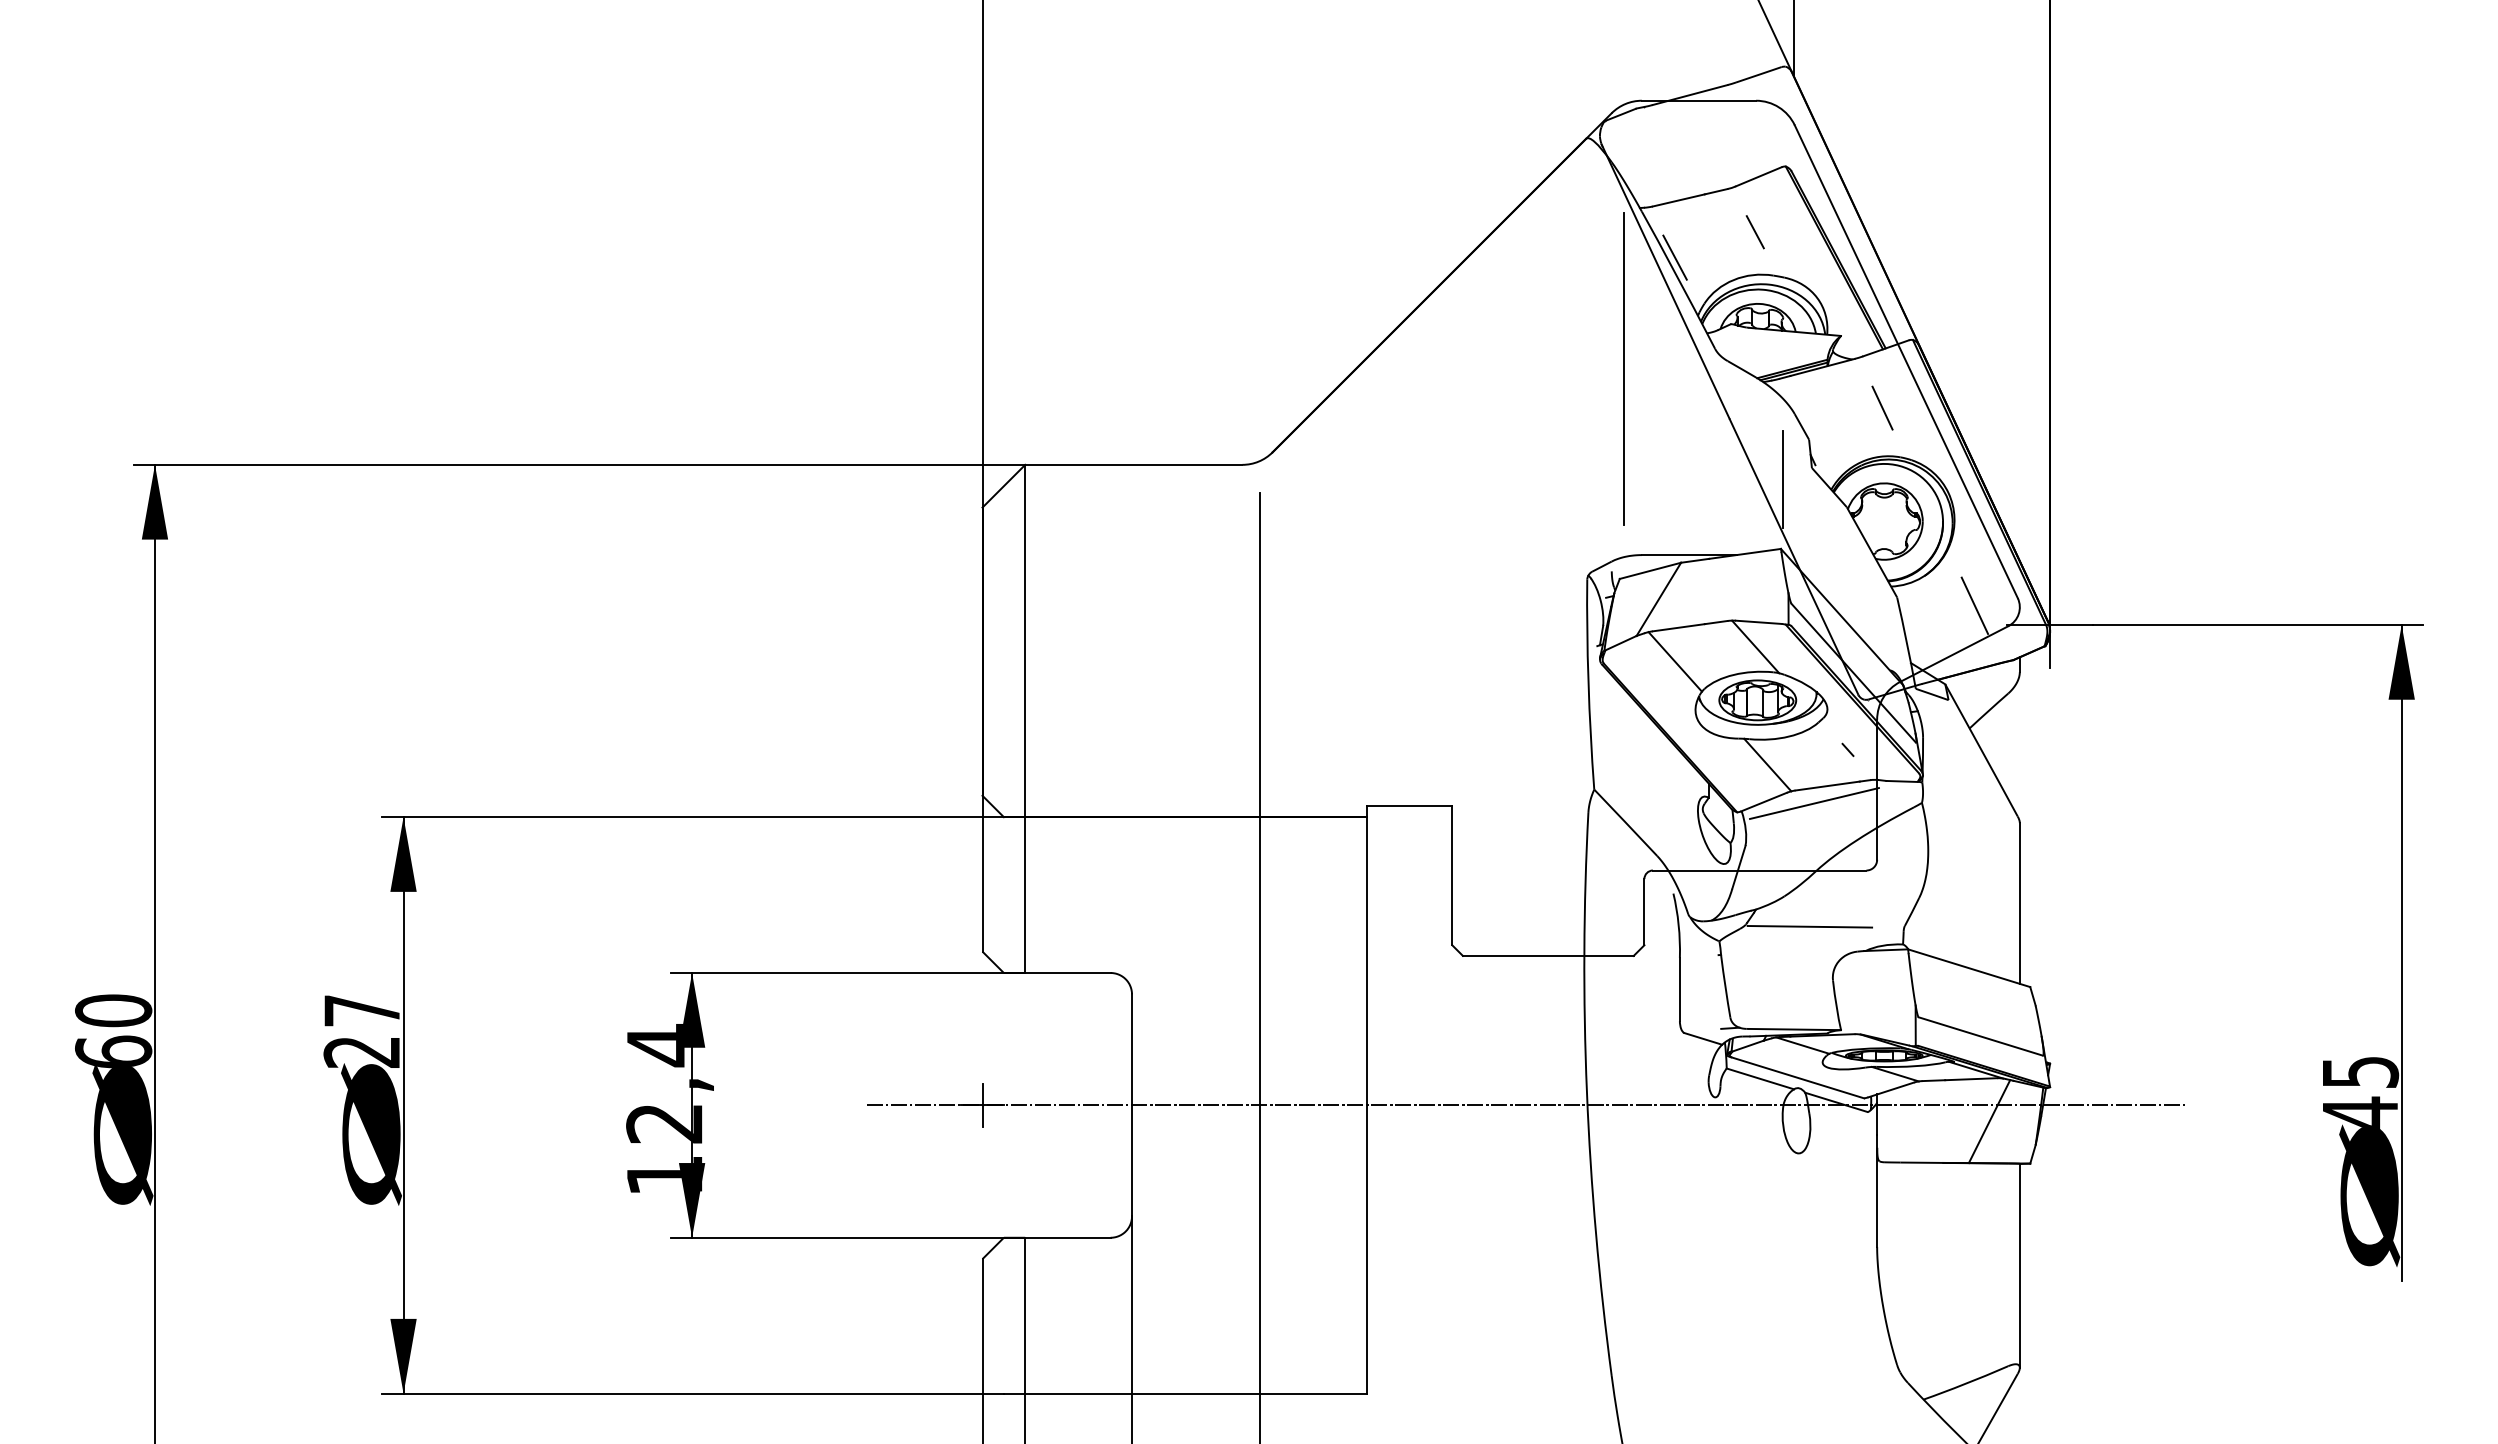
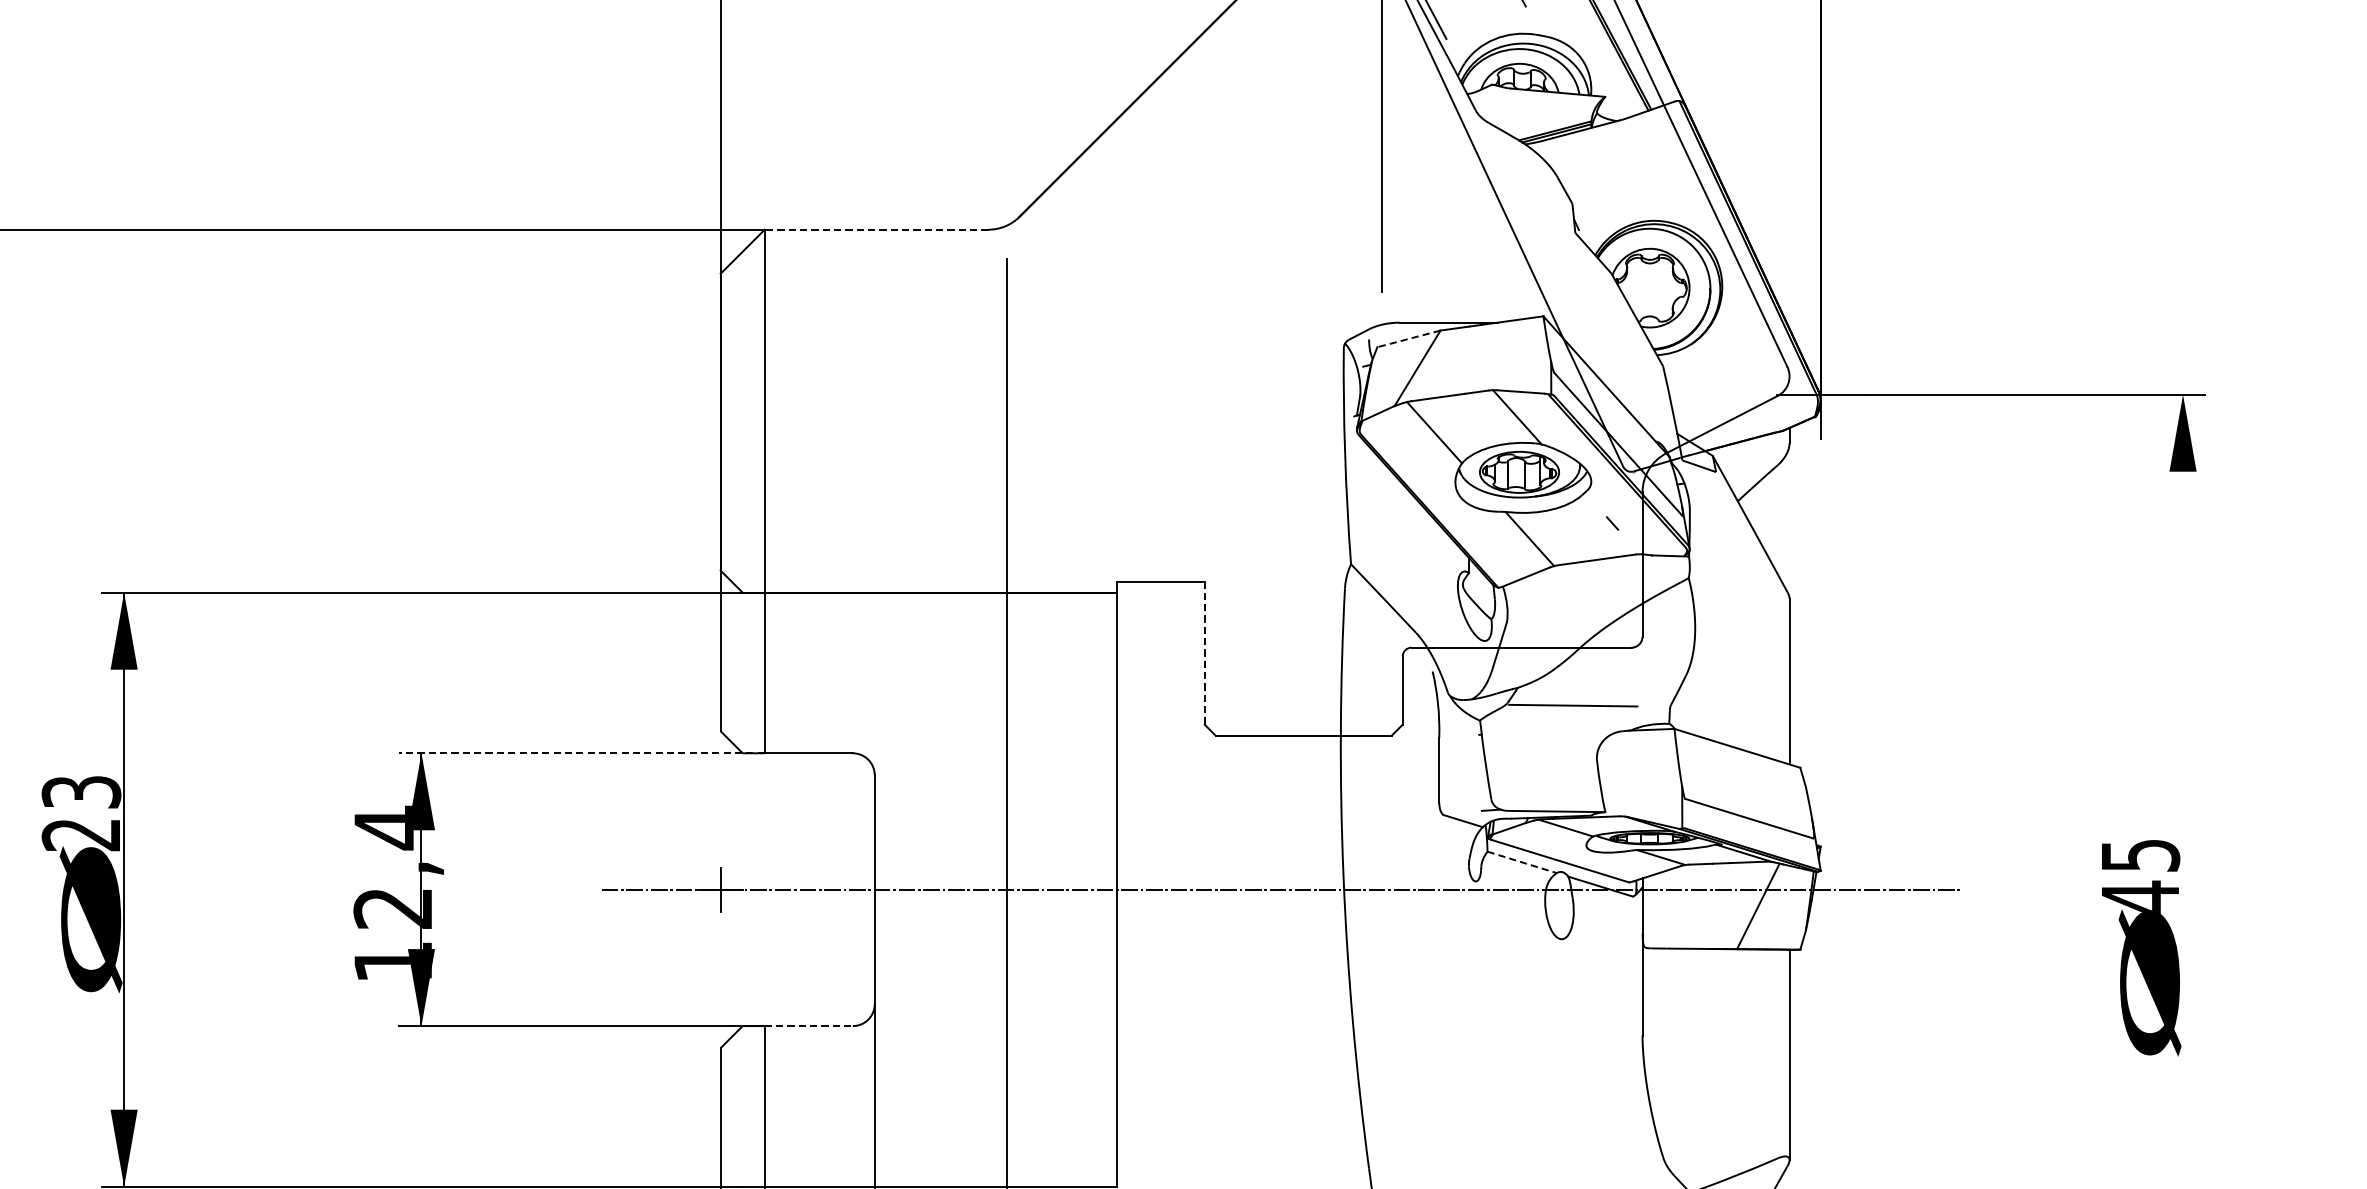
line: (1882, 407) -> (1648, 170), removed
line: (1133, 464) -> (876, 229), solid -> dashed
line: (1783, 479) -> (1546, 244), removed
line: (1650, 570) -> (1409, 338), solid -> dashed
line: (1974, 605) -> (1742, 374), removed
line: (1814, 803) -> (1577, 578), removed
line: (1452, 875) -> (1204, 652), solid -> dashed
line: (2401, 952) -> (2182, 732), removed
line: (847, 973) -> (581, 753), solid -> dashed
text: (361, 1010) -> (80, 791), 27 -> 23
line: (1760, 1079) -> (1522, 863), solid -> dashed
line: (1067, 1237) -> (808, 1025), solid -> dashed

